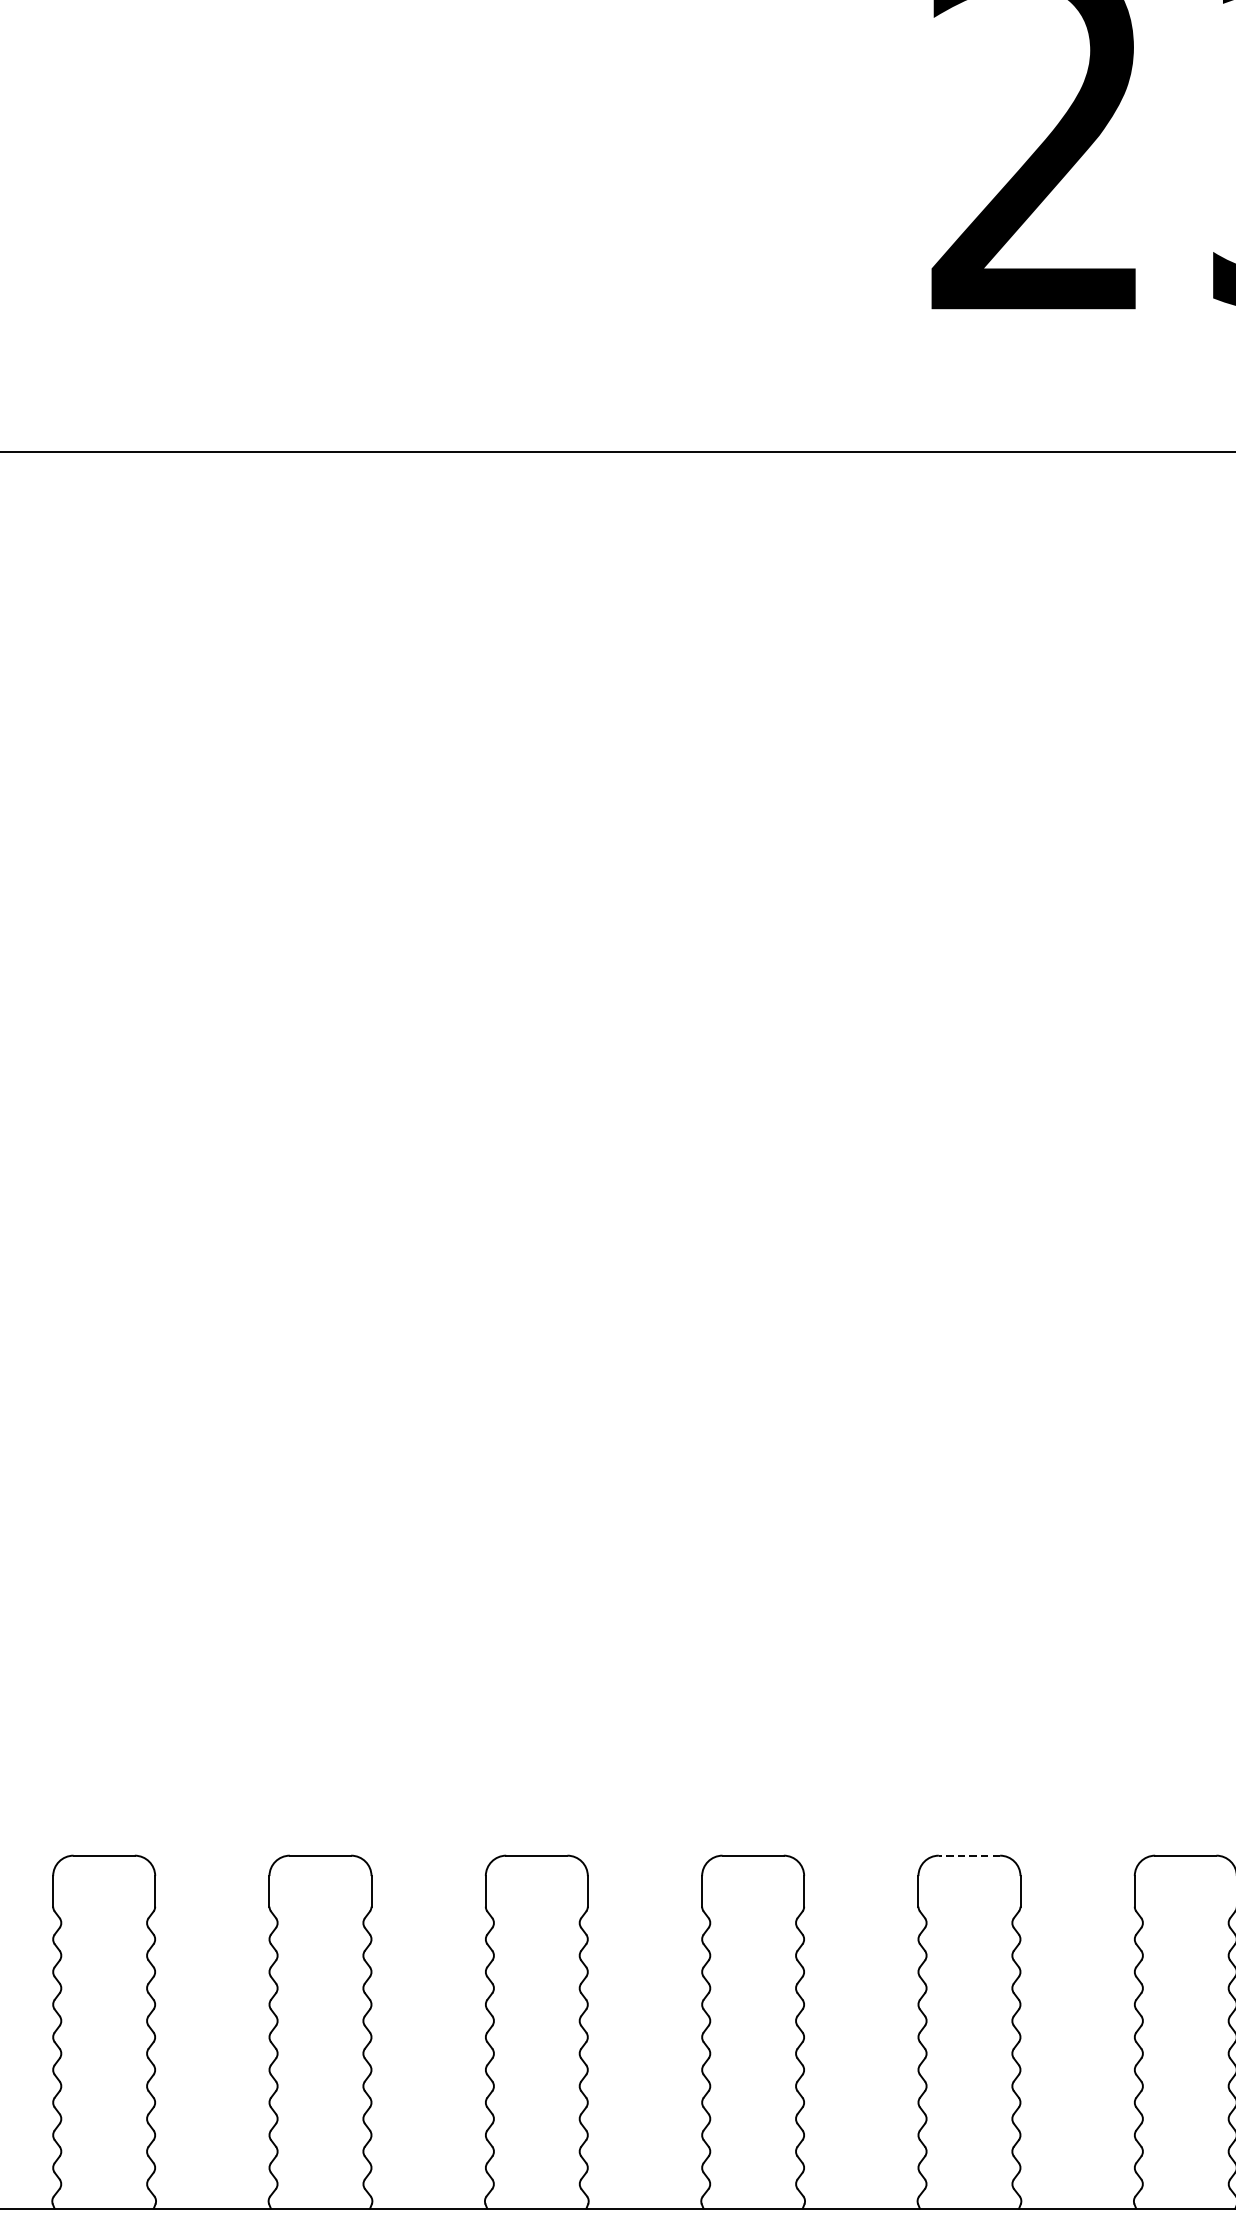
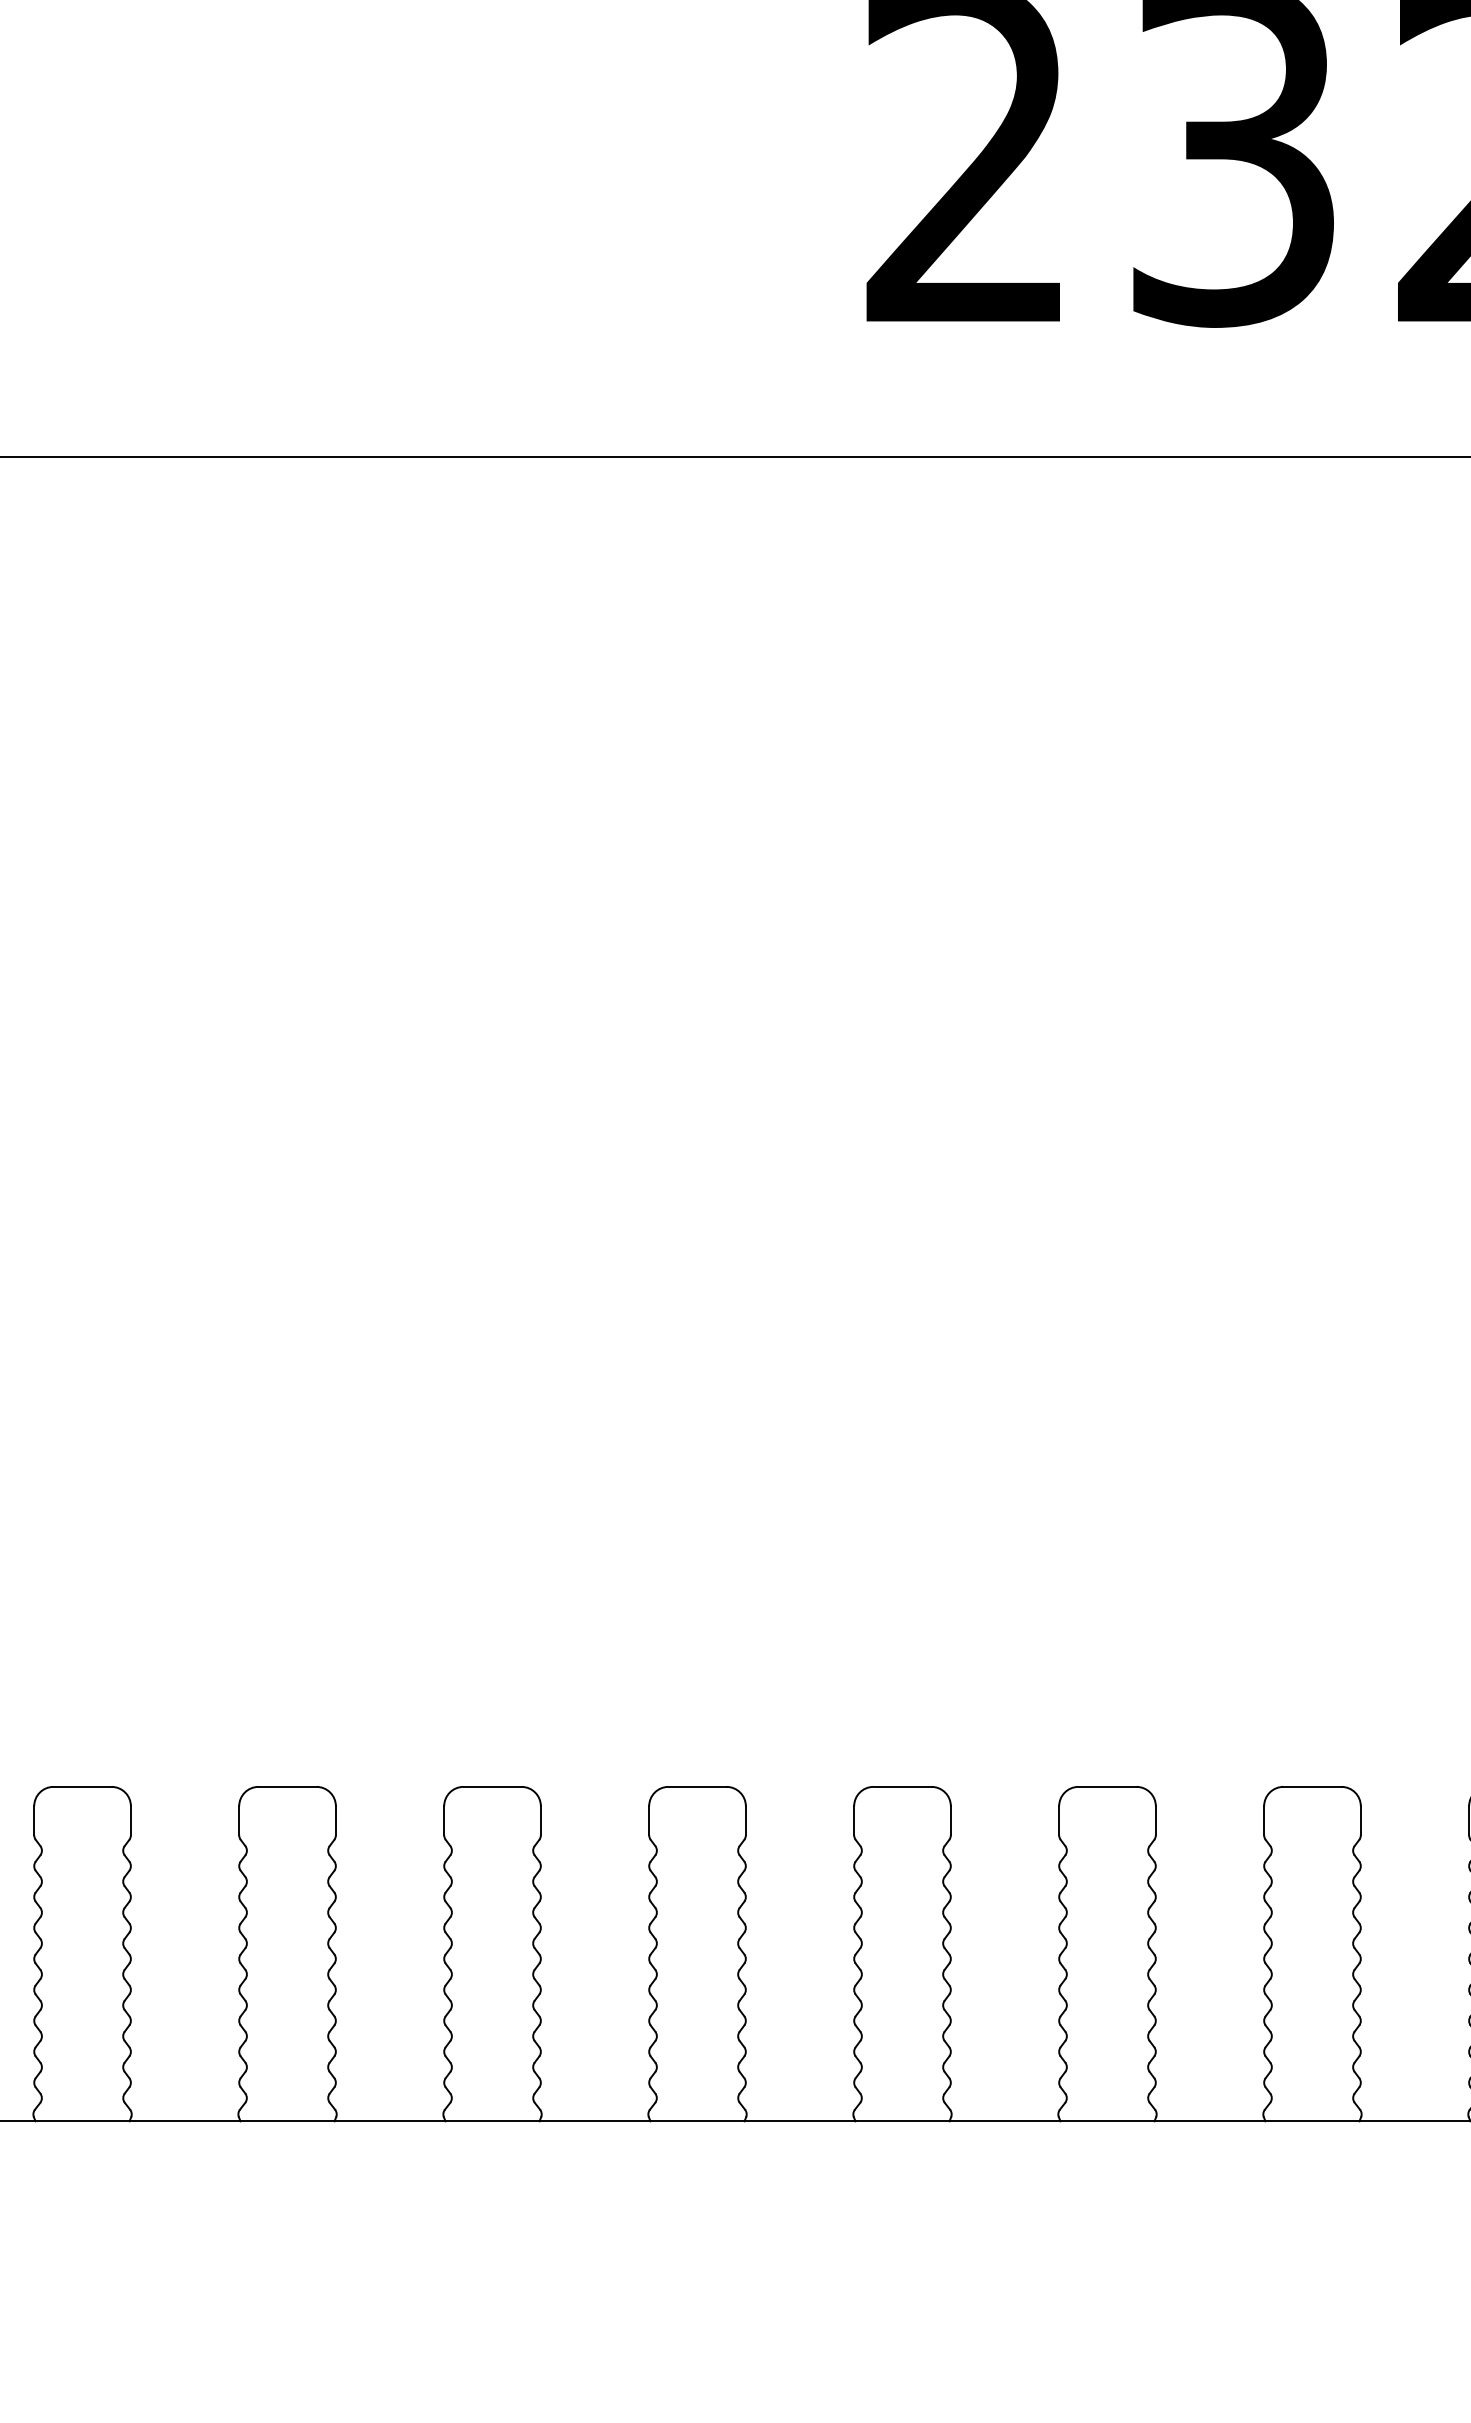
line: (969, 1855) -> (902, 1786), dashed -> solid

